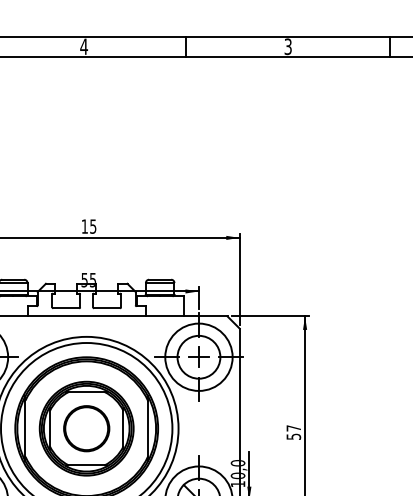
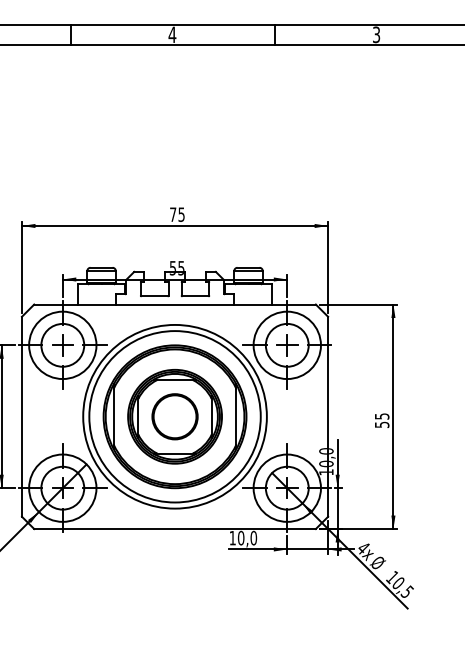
text: (85, 226) -> (173, 214), 15 -> 75
text: (294, 428) -> (382, 416), 57 -> 55

